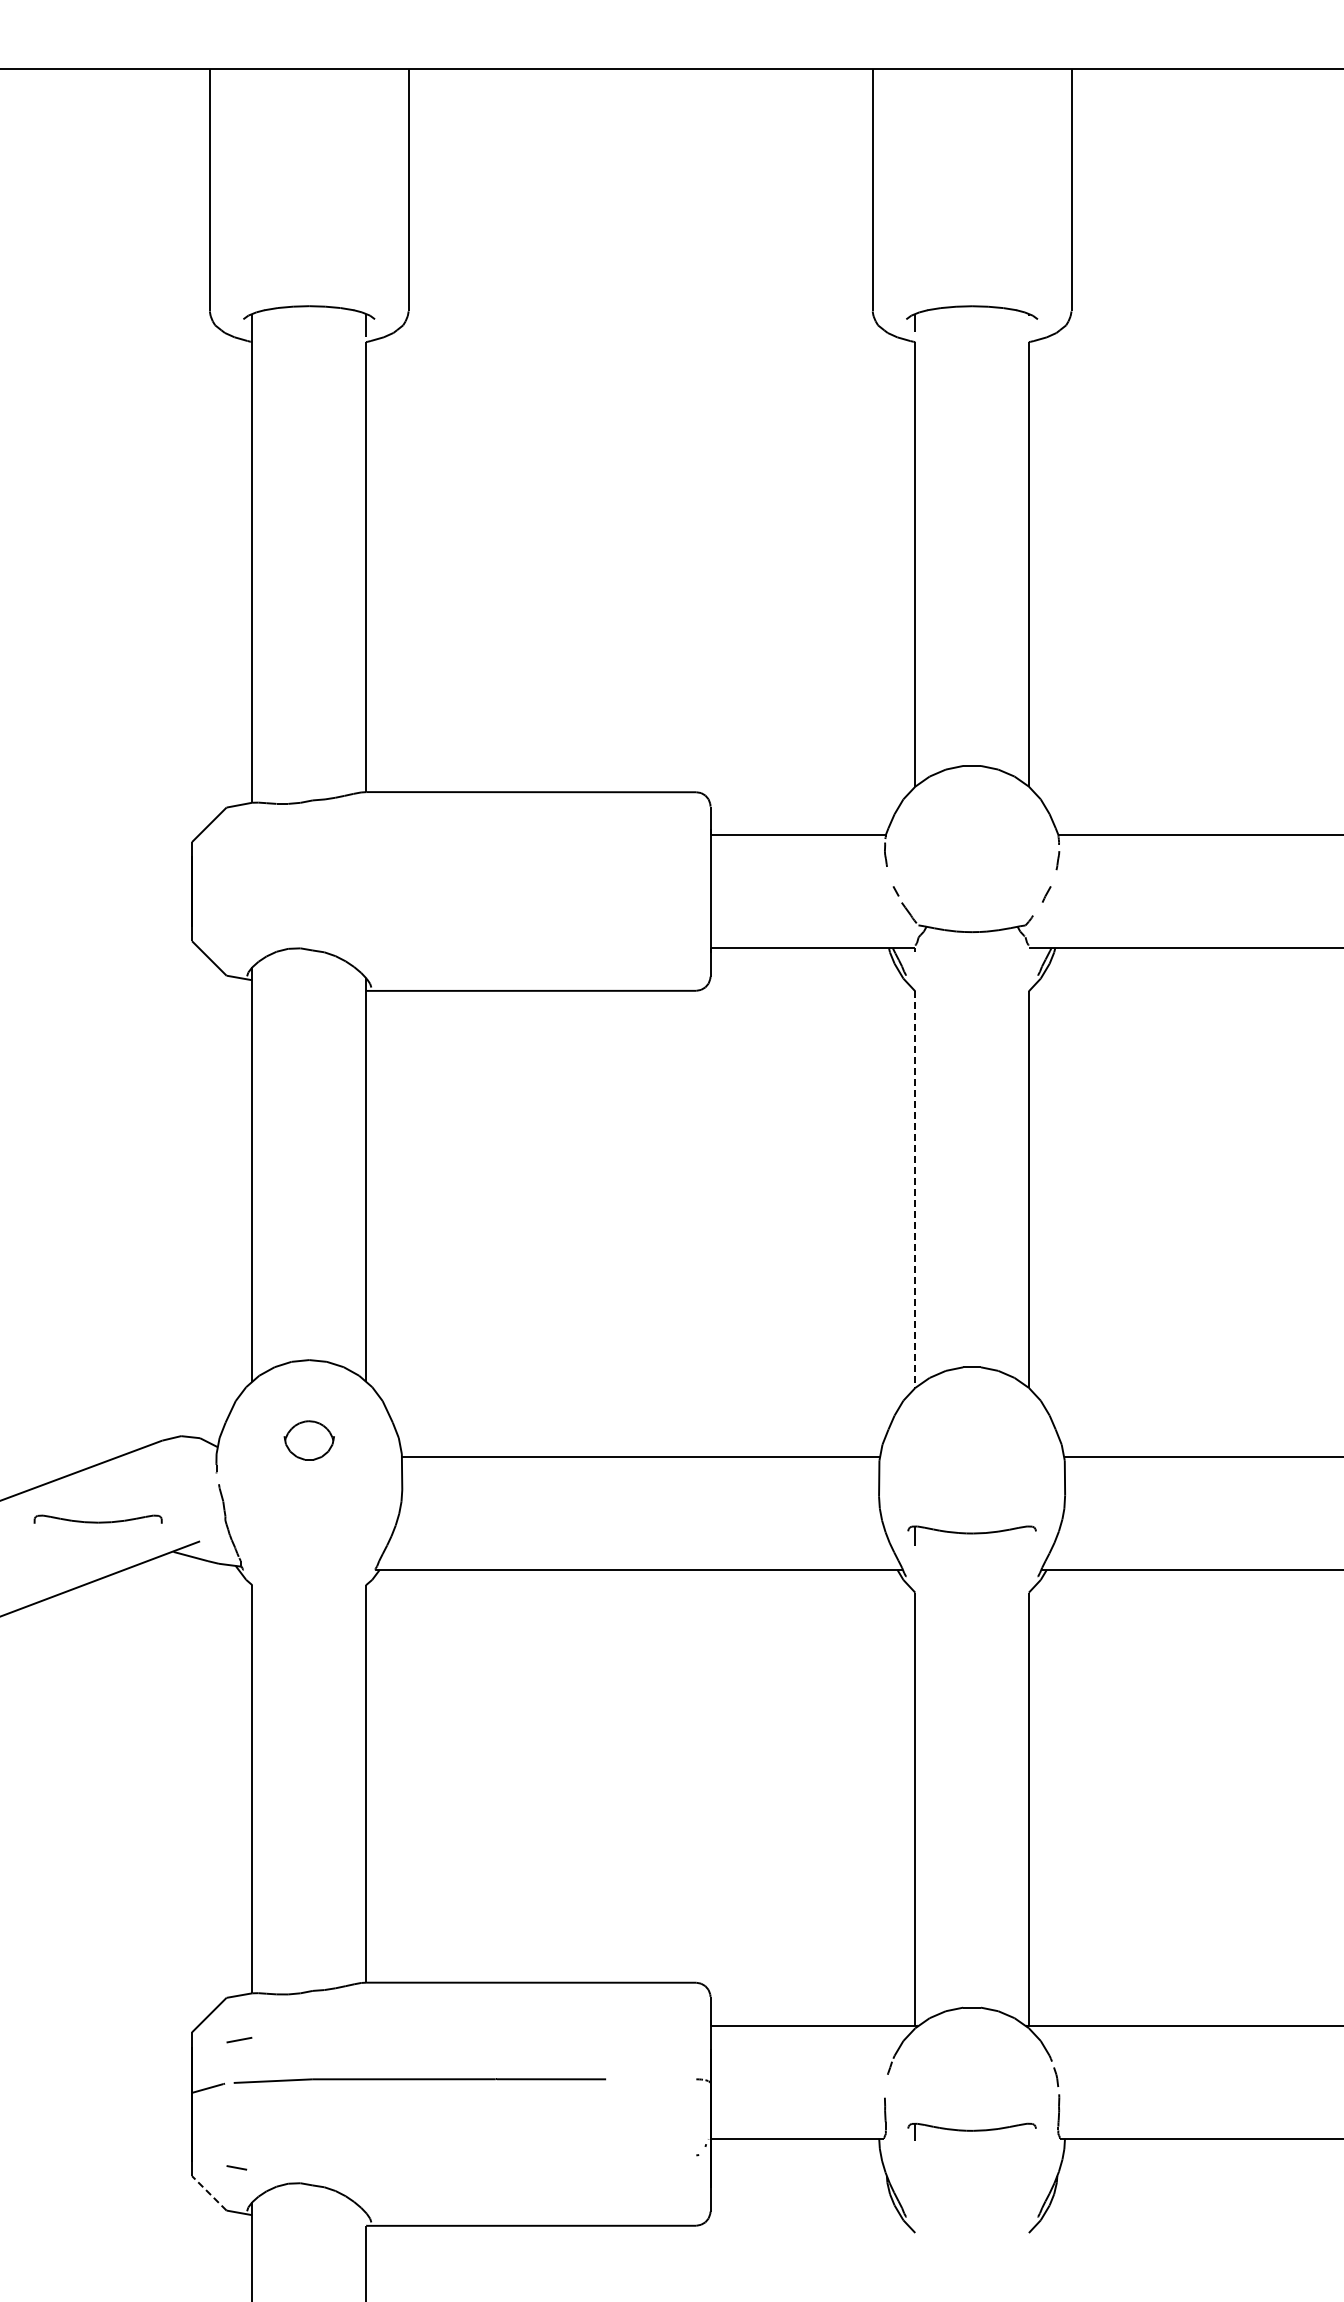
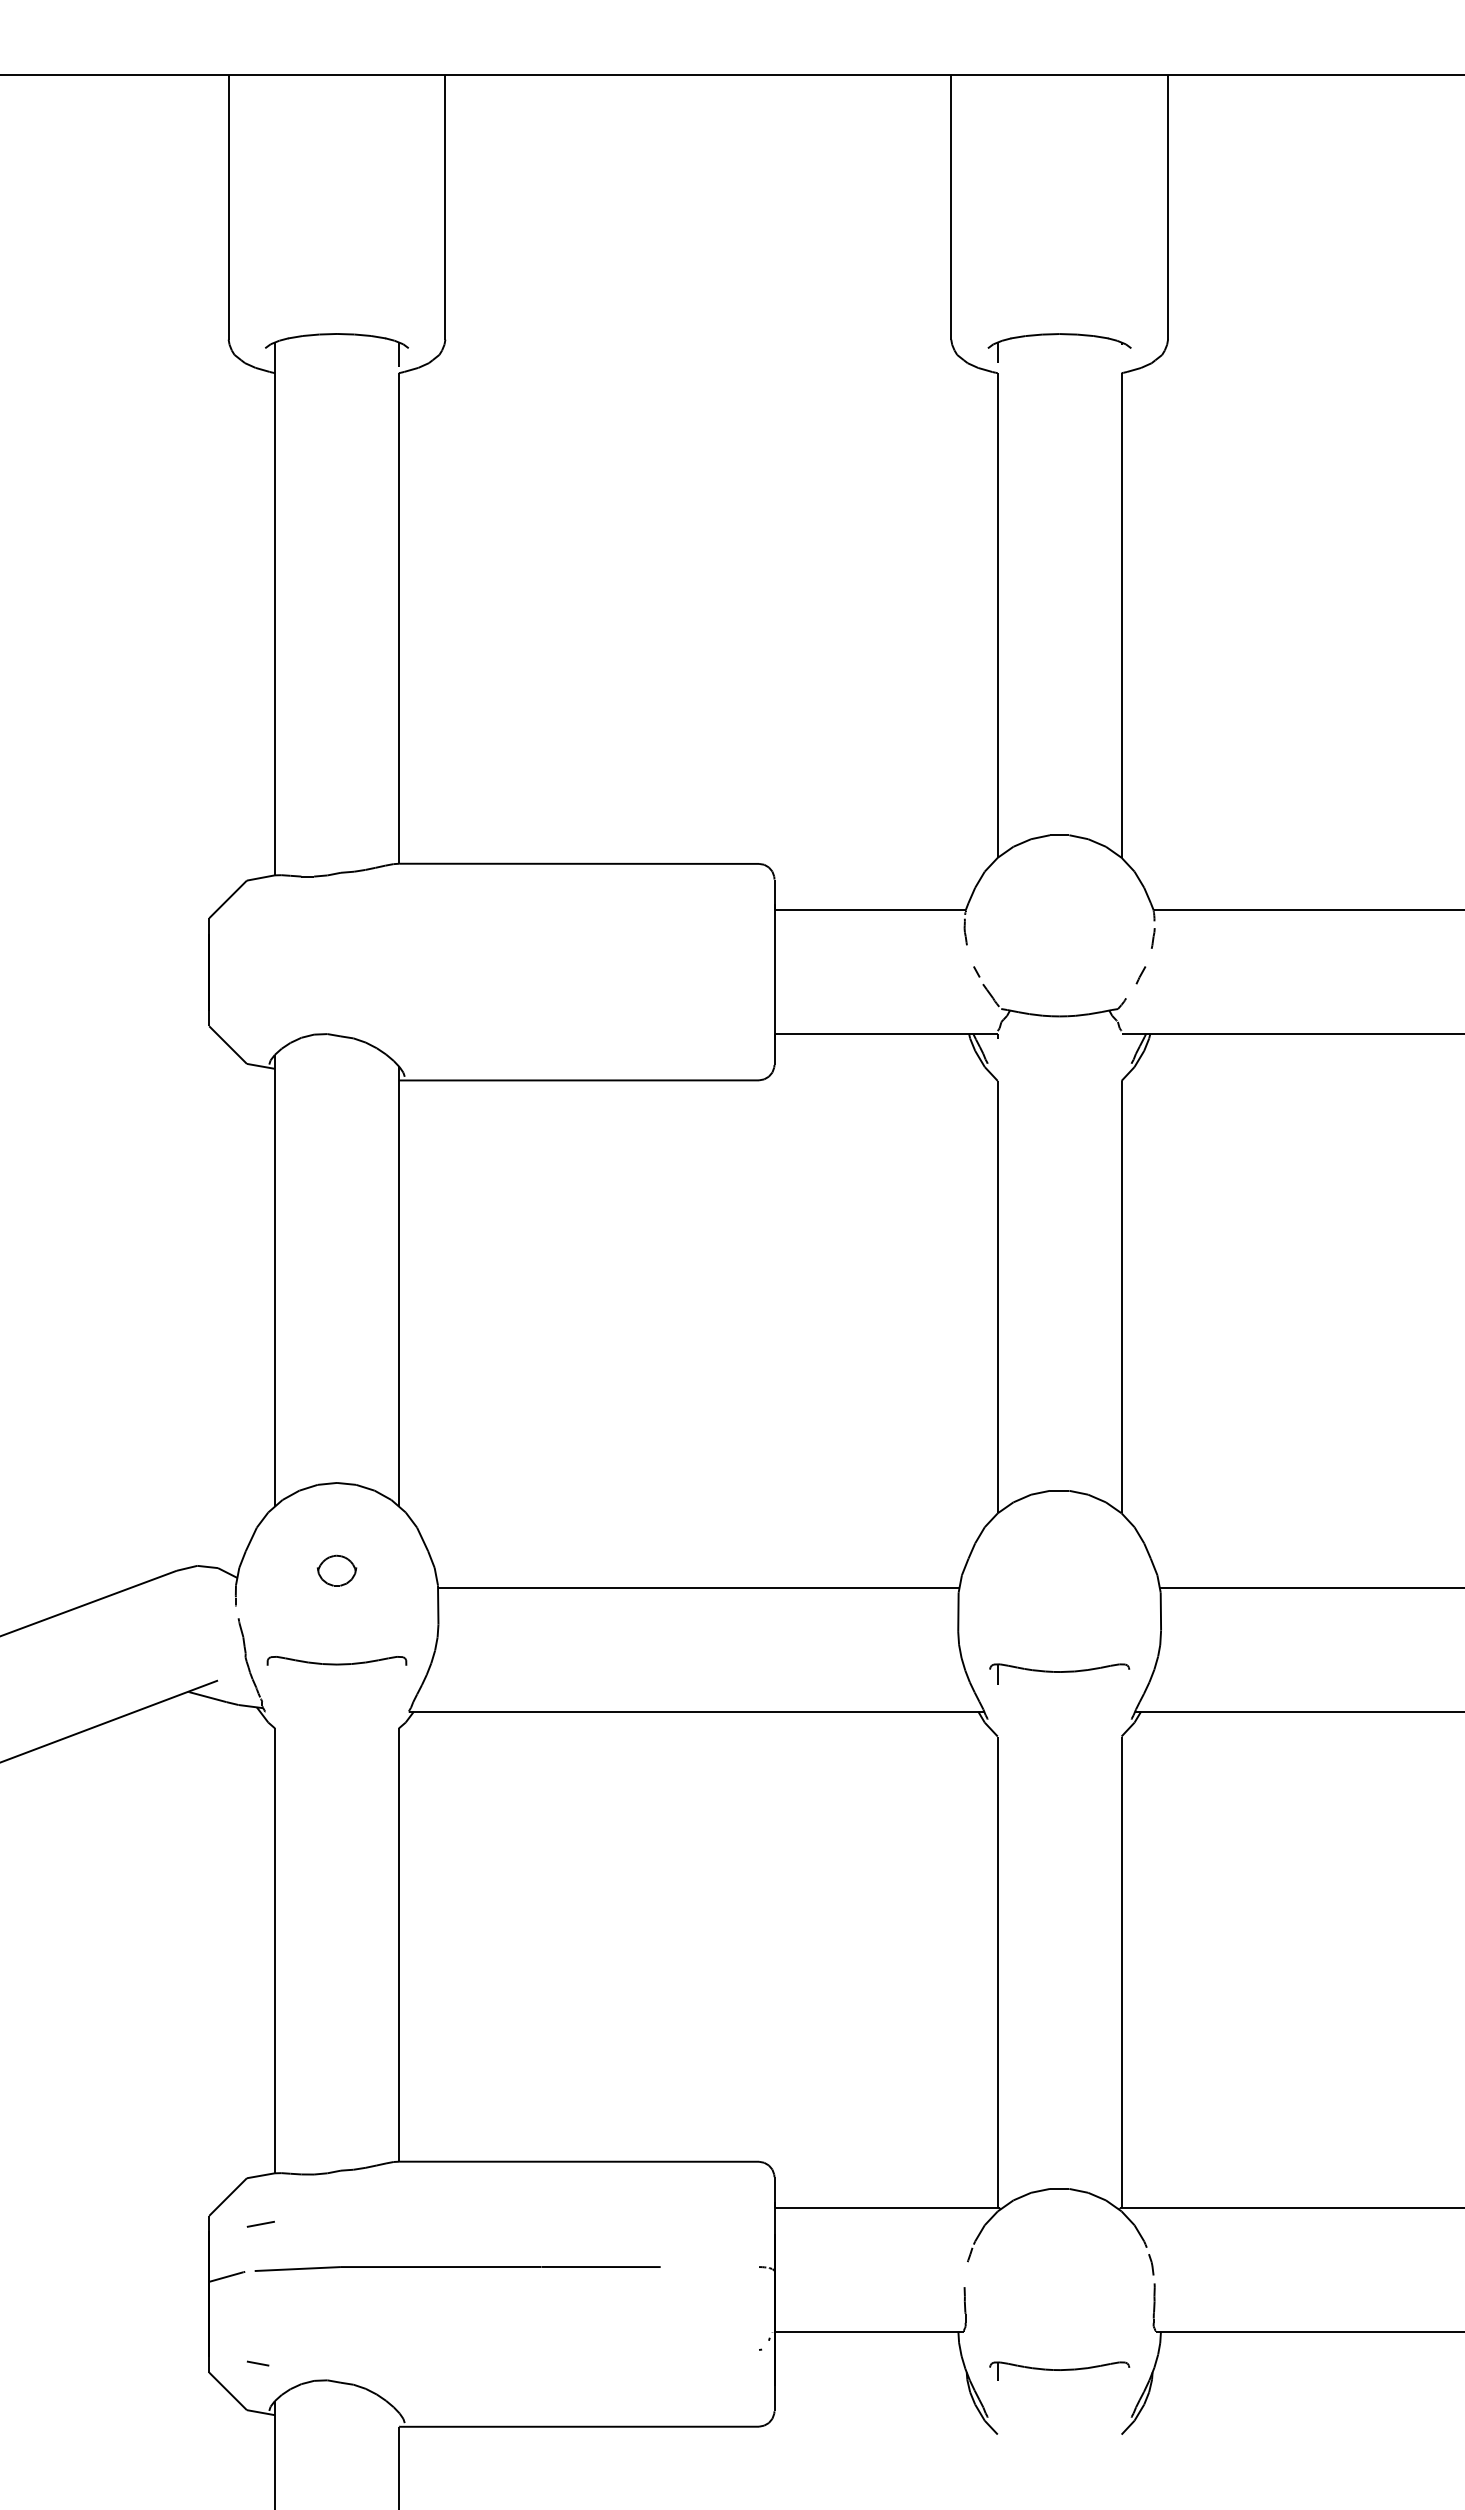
line: (915, 1190) -> (997, 1298), dashed -> solid
part: (308, 1440) -> (336, 1570), size x0.71
part: (97, 1518) -> (336, 1660), moved
part: (971, 2131) -> (1059, 2370), moved
line: (208, 2193) -> (227, 2391), dashed -> solid

